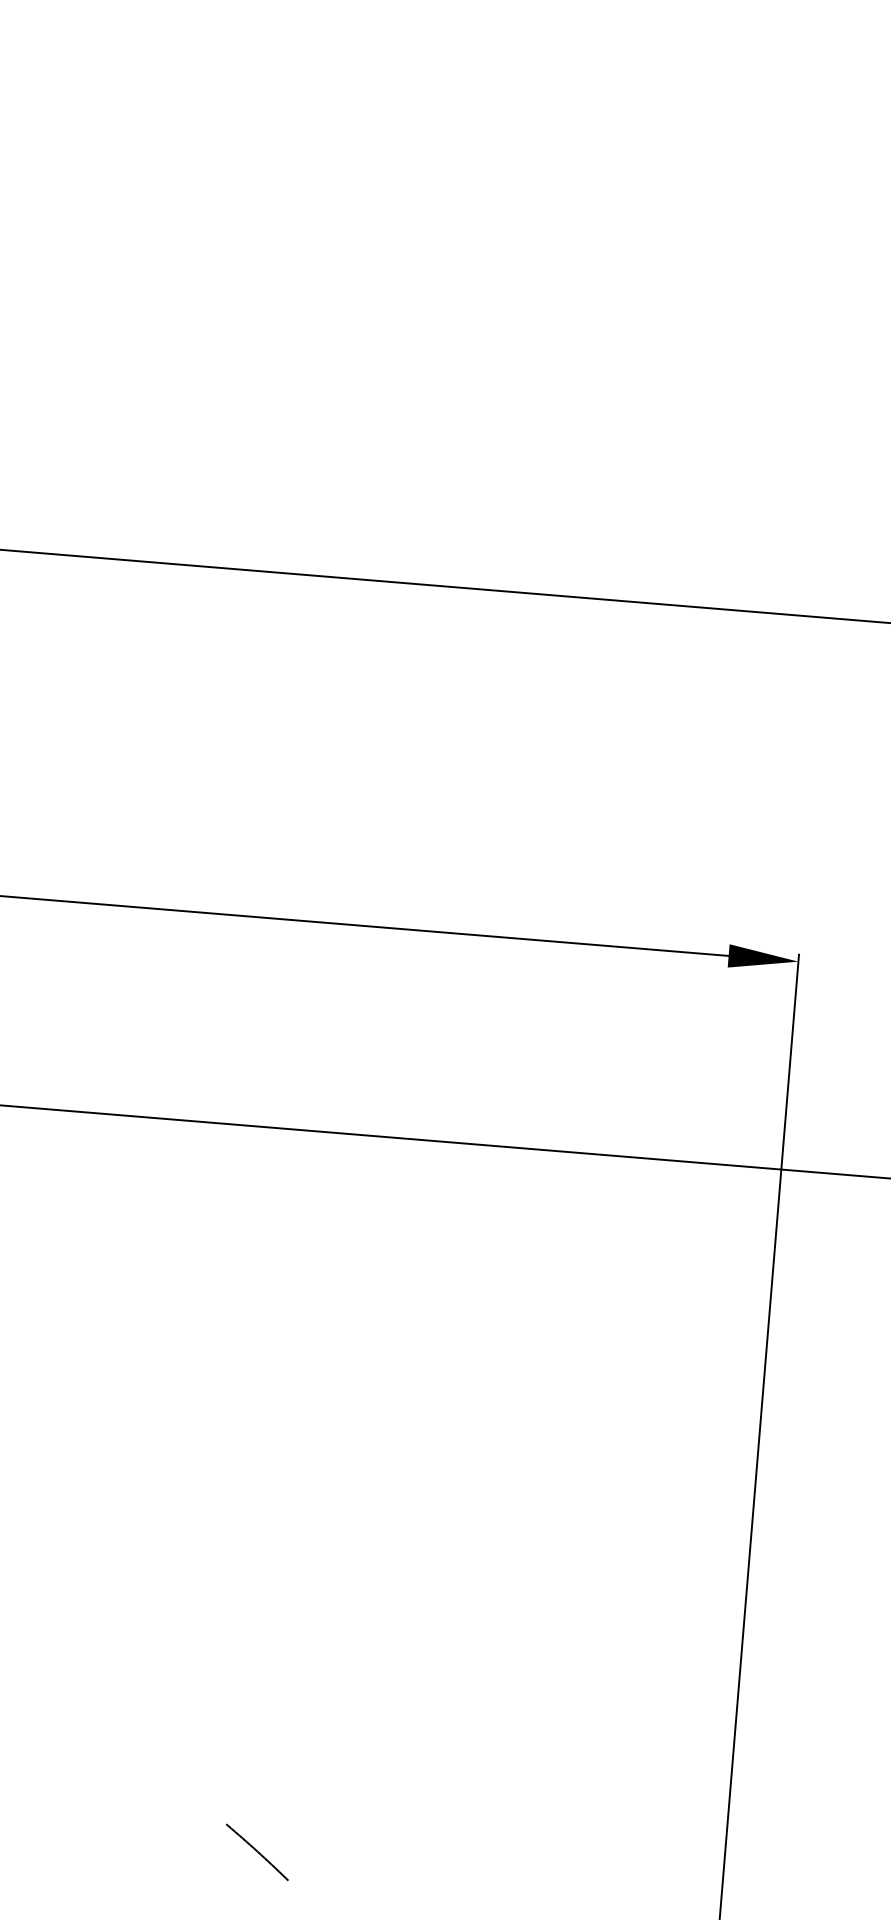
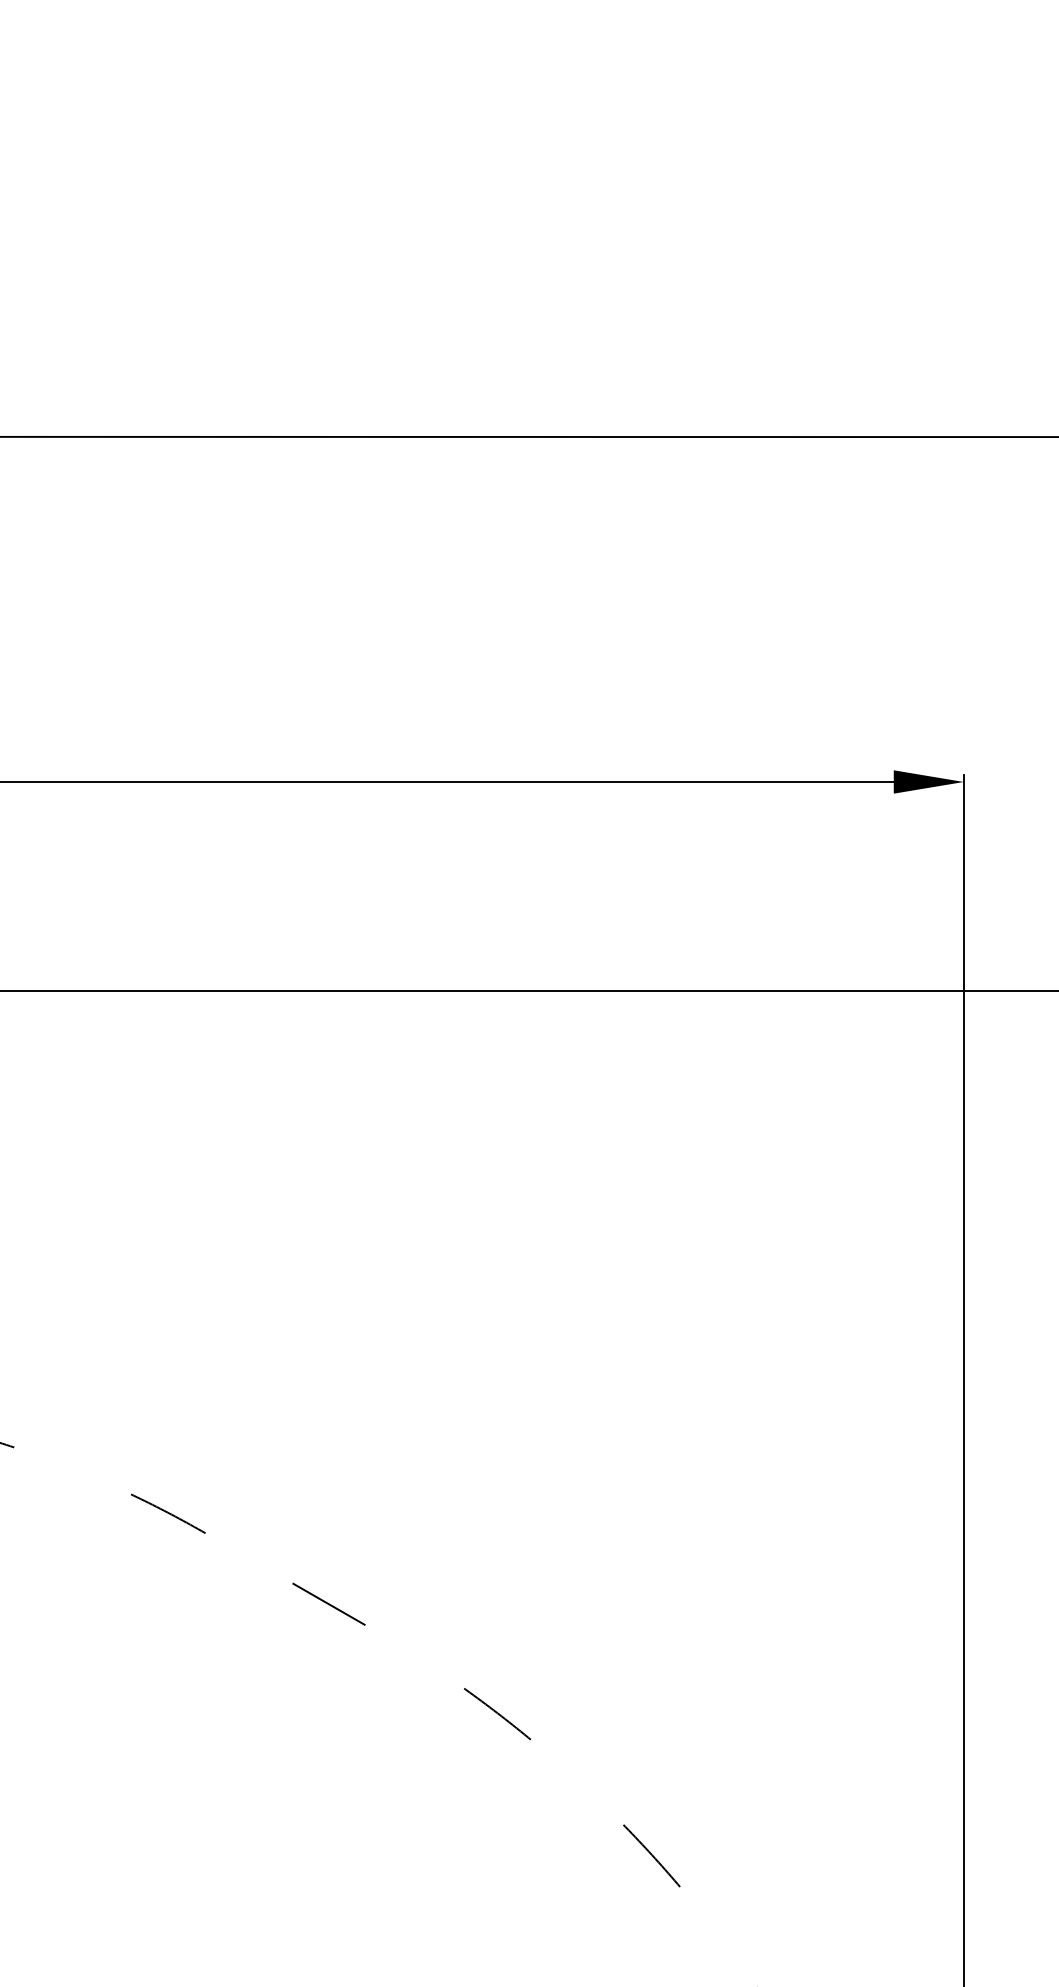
line: (97, 1728) -> (328, 1603), added

